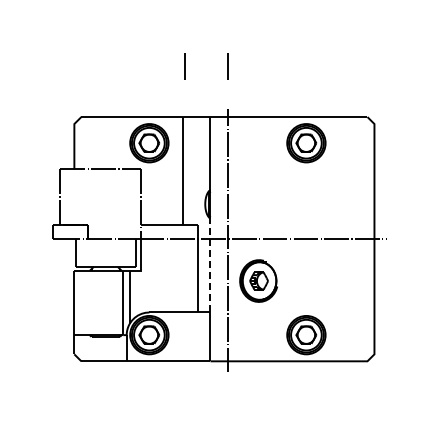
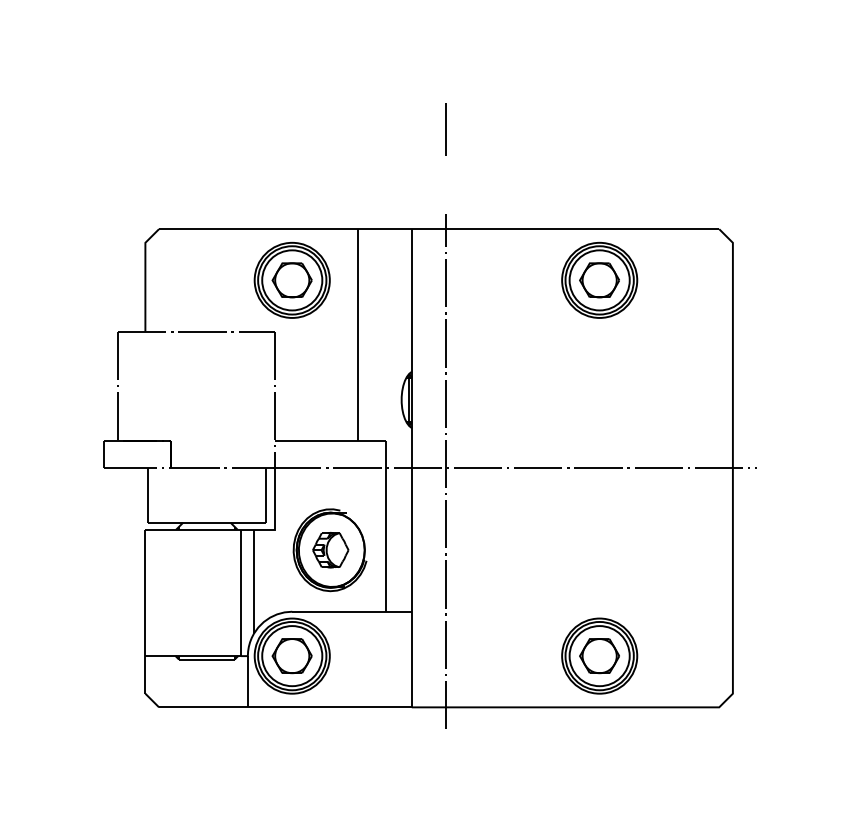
line: (184, 66) -> (360, 130), removed
line: (210, 265) -> (411, 519), dashed -> solid
part: (258, 280) -> (329, 549), moved

